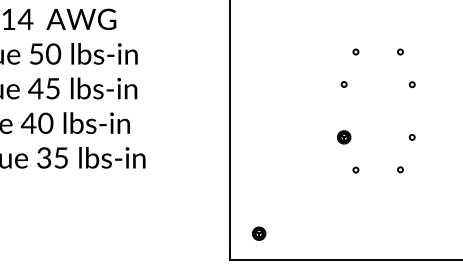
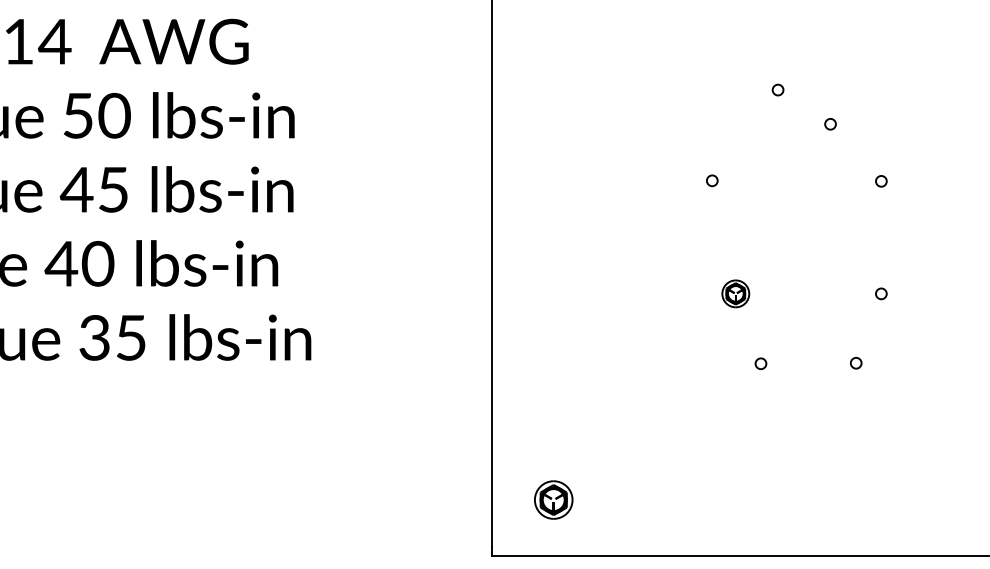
circle: (355, 51) -> (777, 88), moved
circle: (400, 51) -> (830, 123), moved
circle: (343, 84) -> (710, 180), moved
part: (259, 233) -> (554, 499), size x1.4

